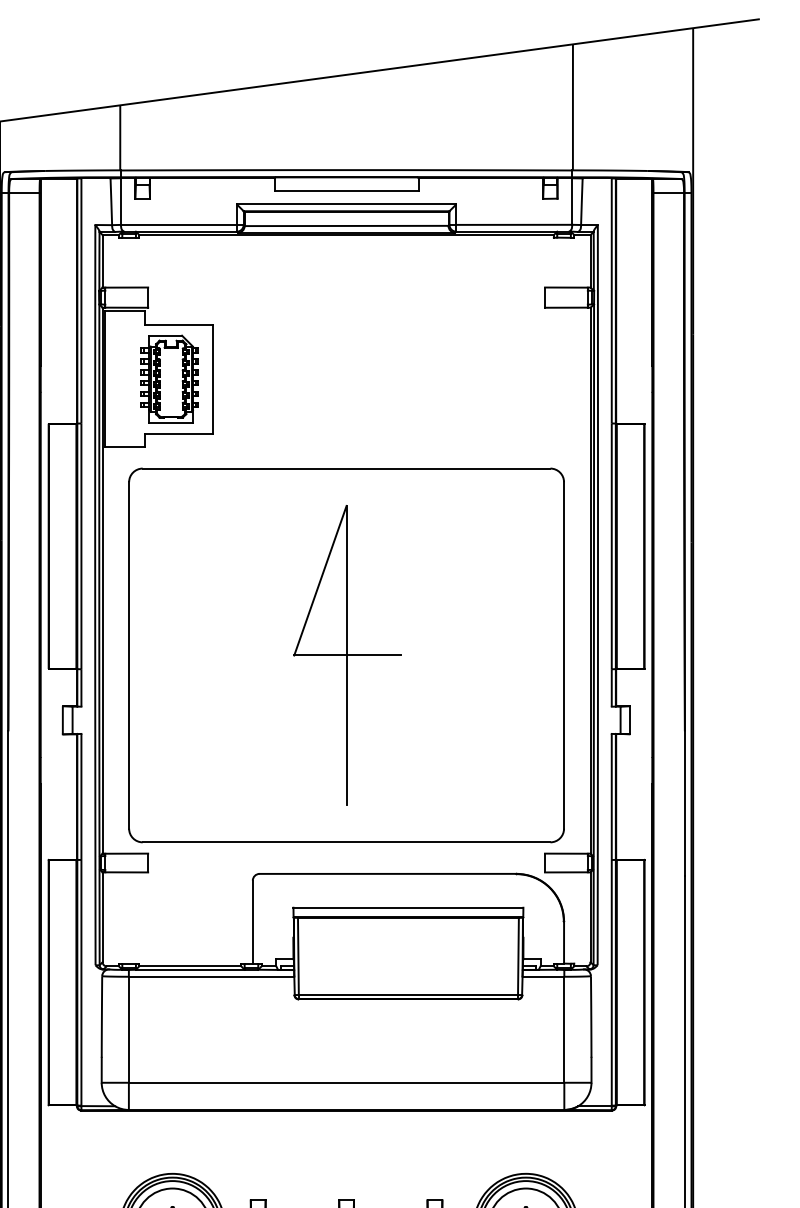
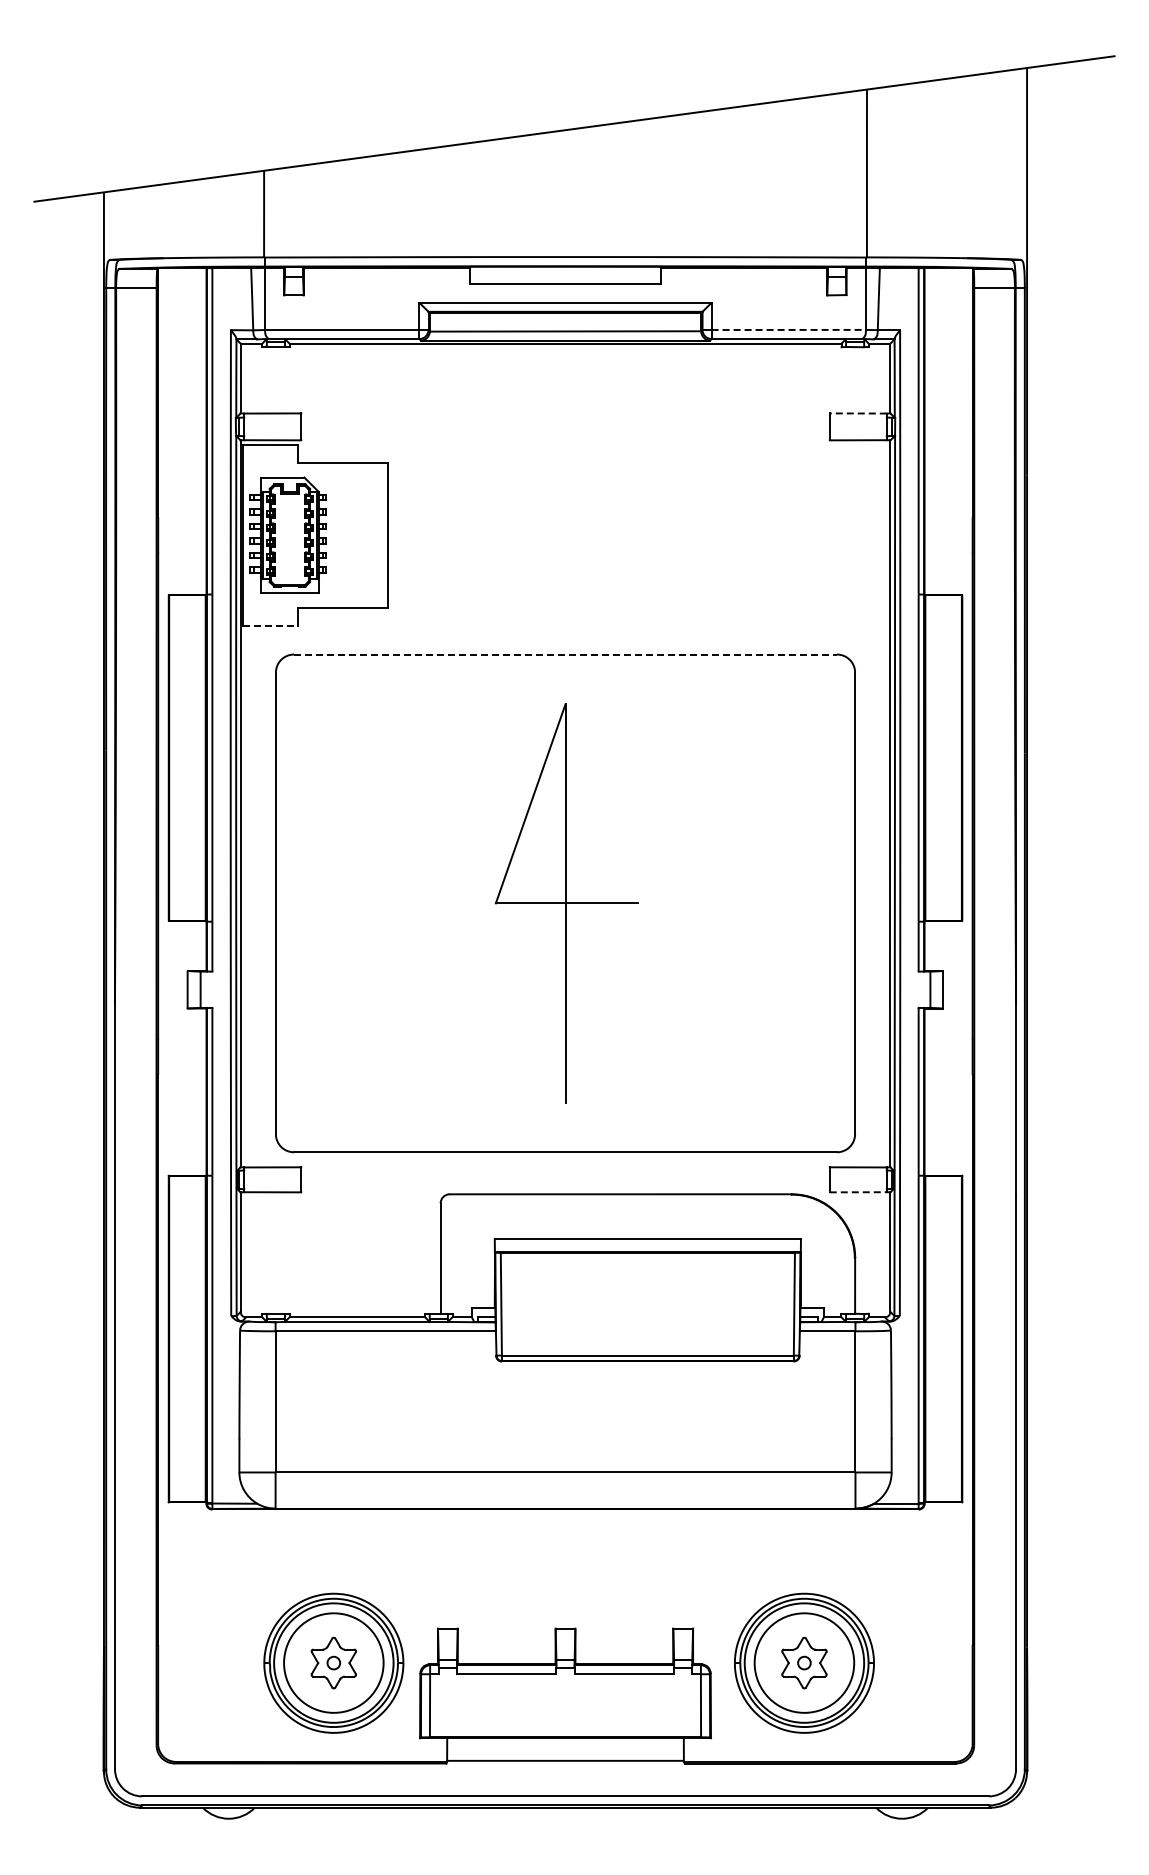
line: (514, 224) -> (789, 329), solid -> dashed
line: (566, 287) -> (858, 413), solid -> dashed
part: (169, 378) -> (287, 534), moved
line: (125, 446) -> (270, 625), solid -> dashed
line: (347, 468) -> (566, 654), solid -> dashed
line: (566, 872) -> (858, 1192), solid -> dashed

